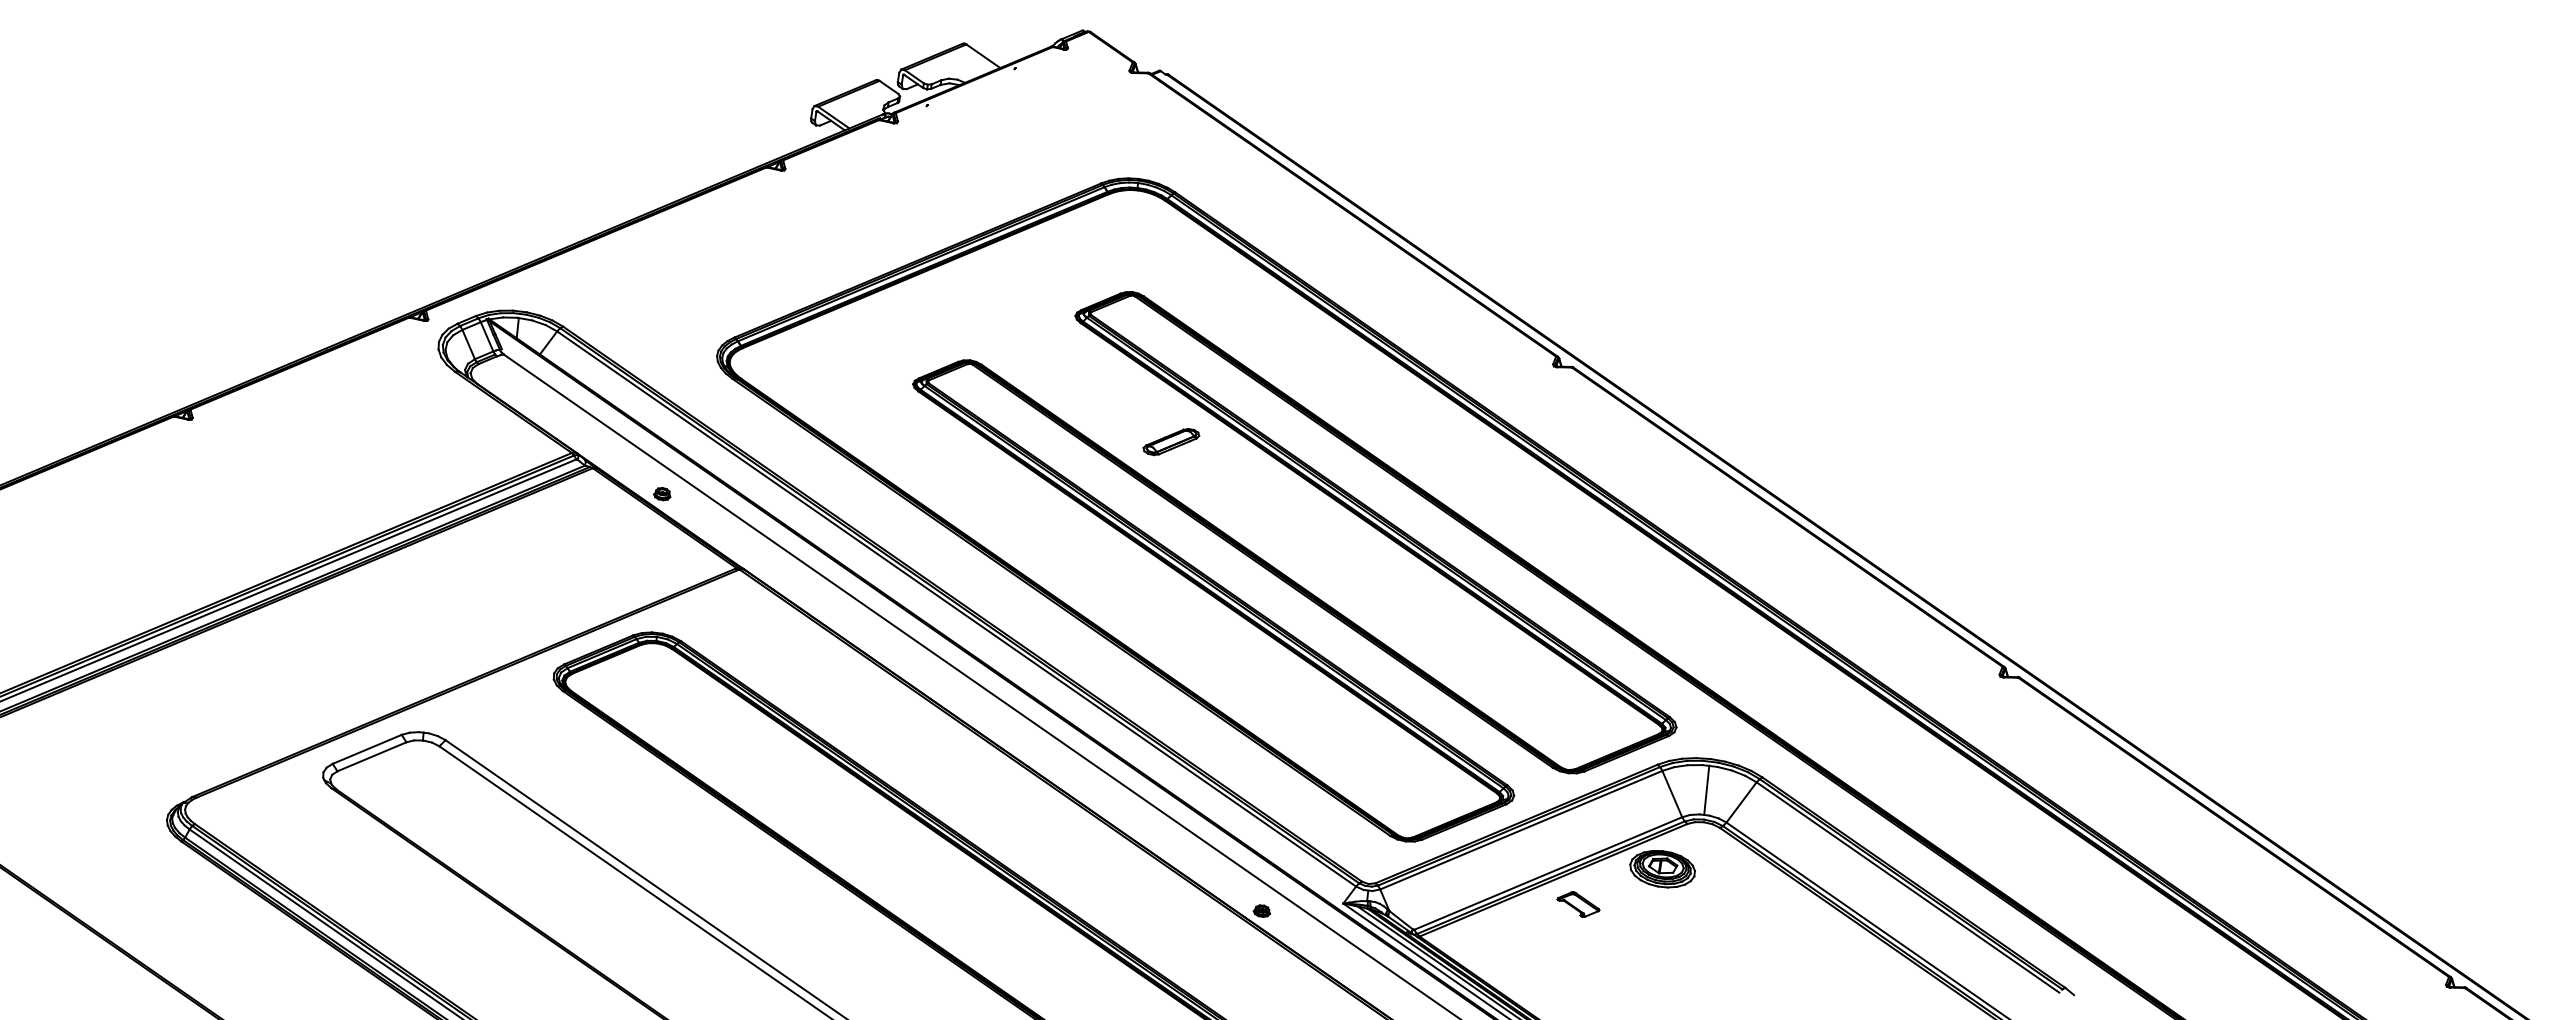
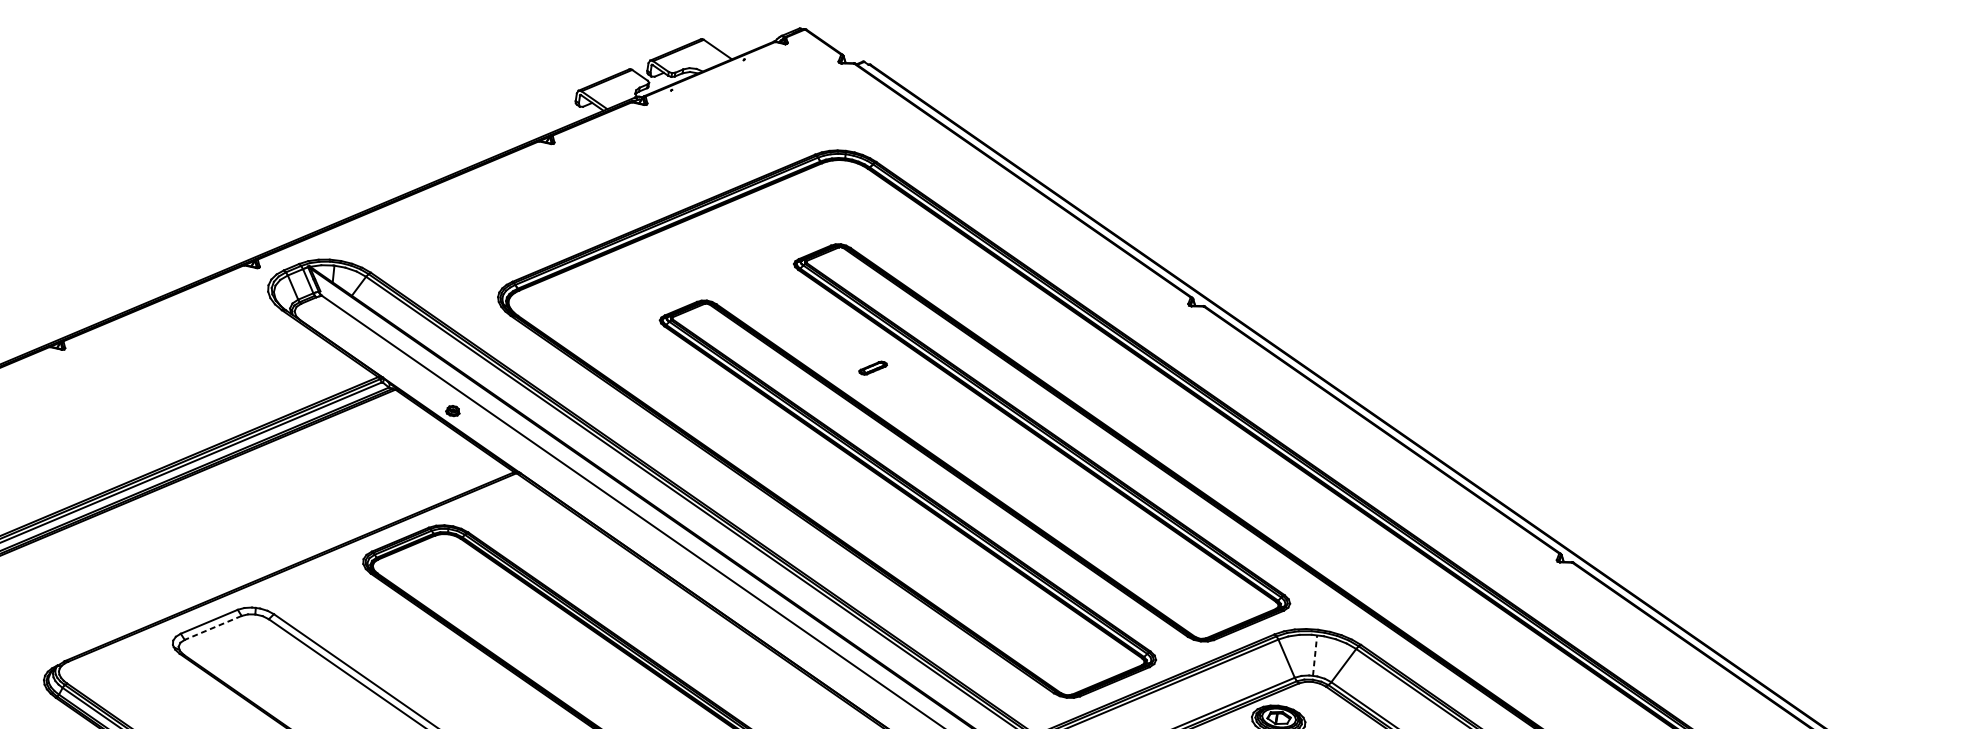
part: (1171, 442) -> (873, 368), size x0.6
line: (371, 757) -> (212, 628), solid -> dashed
line: (1706, 790) -> (1314, 655), solid -> dashed

